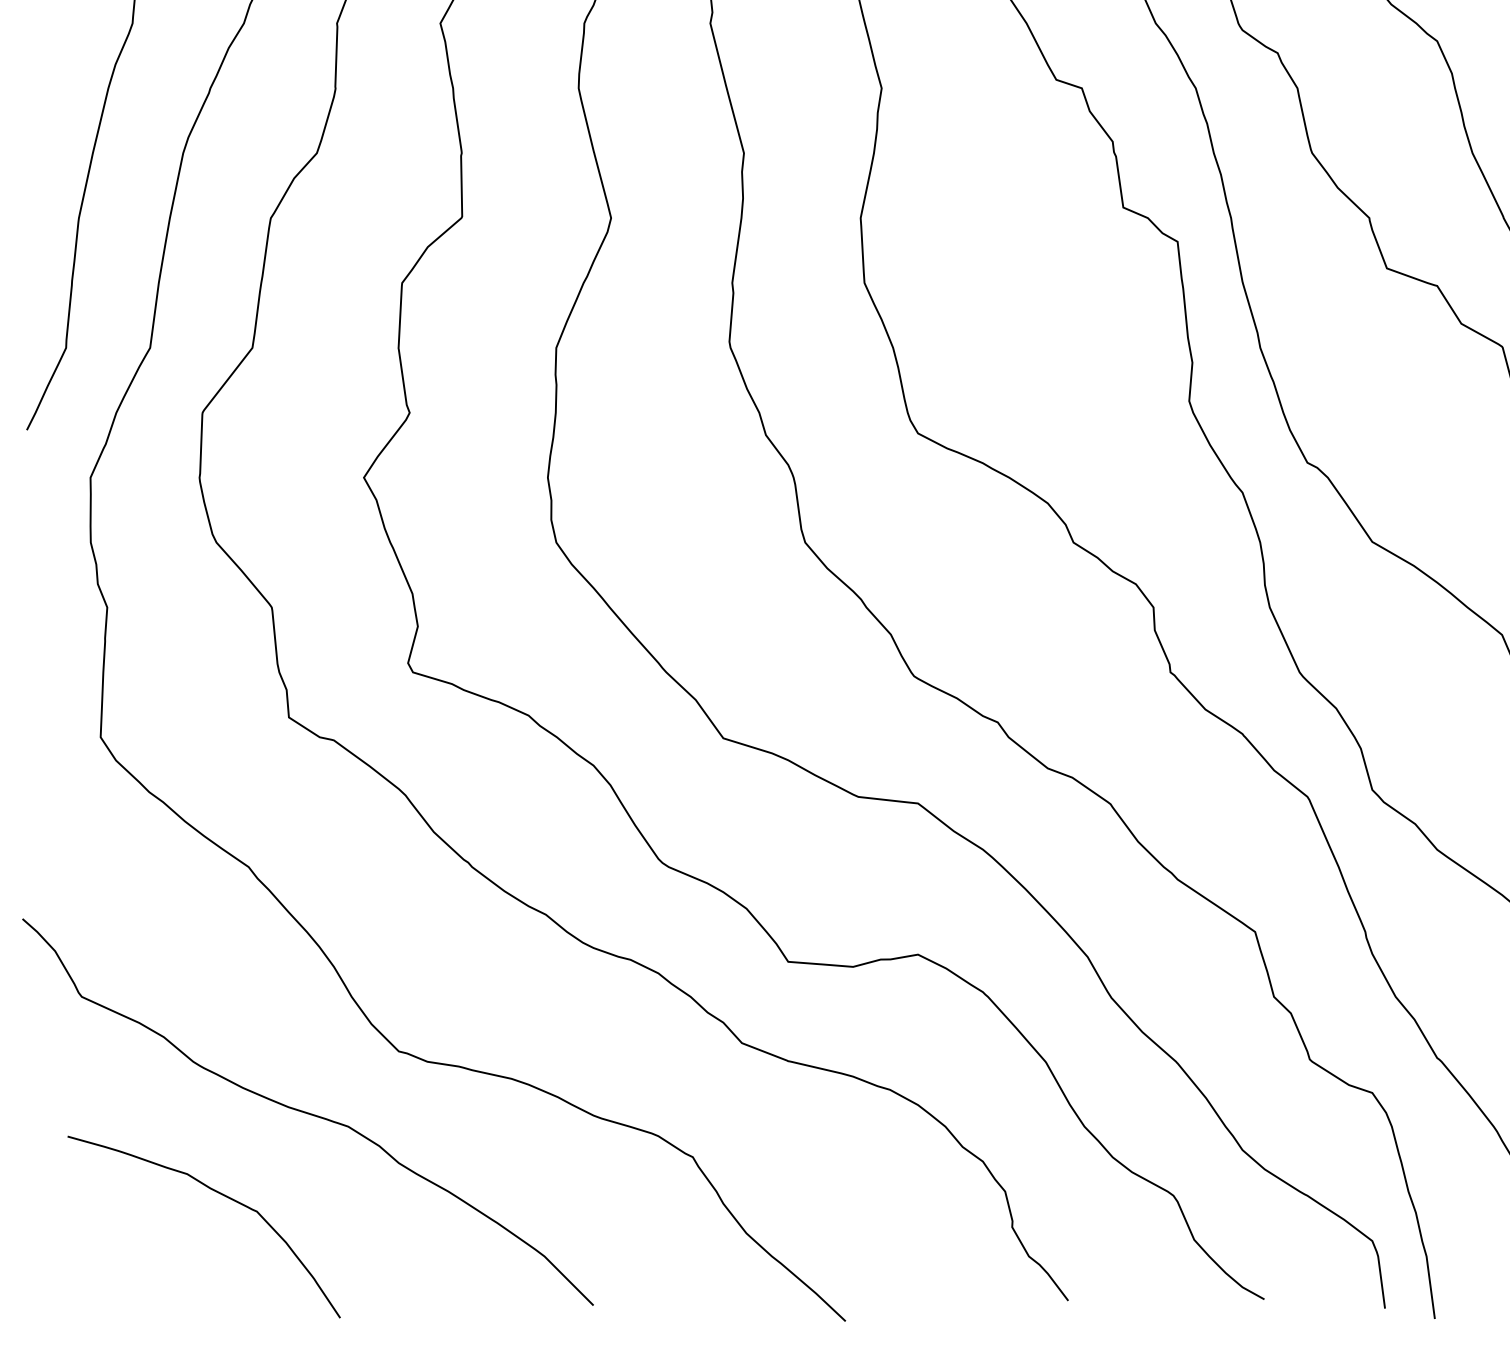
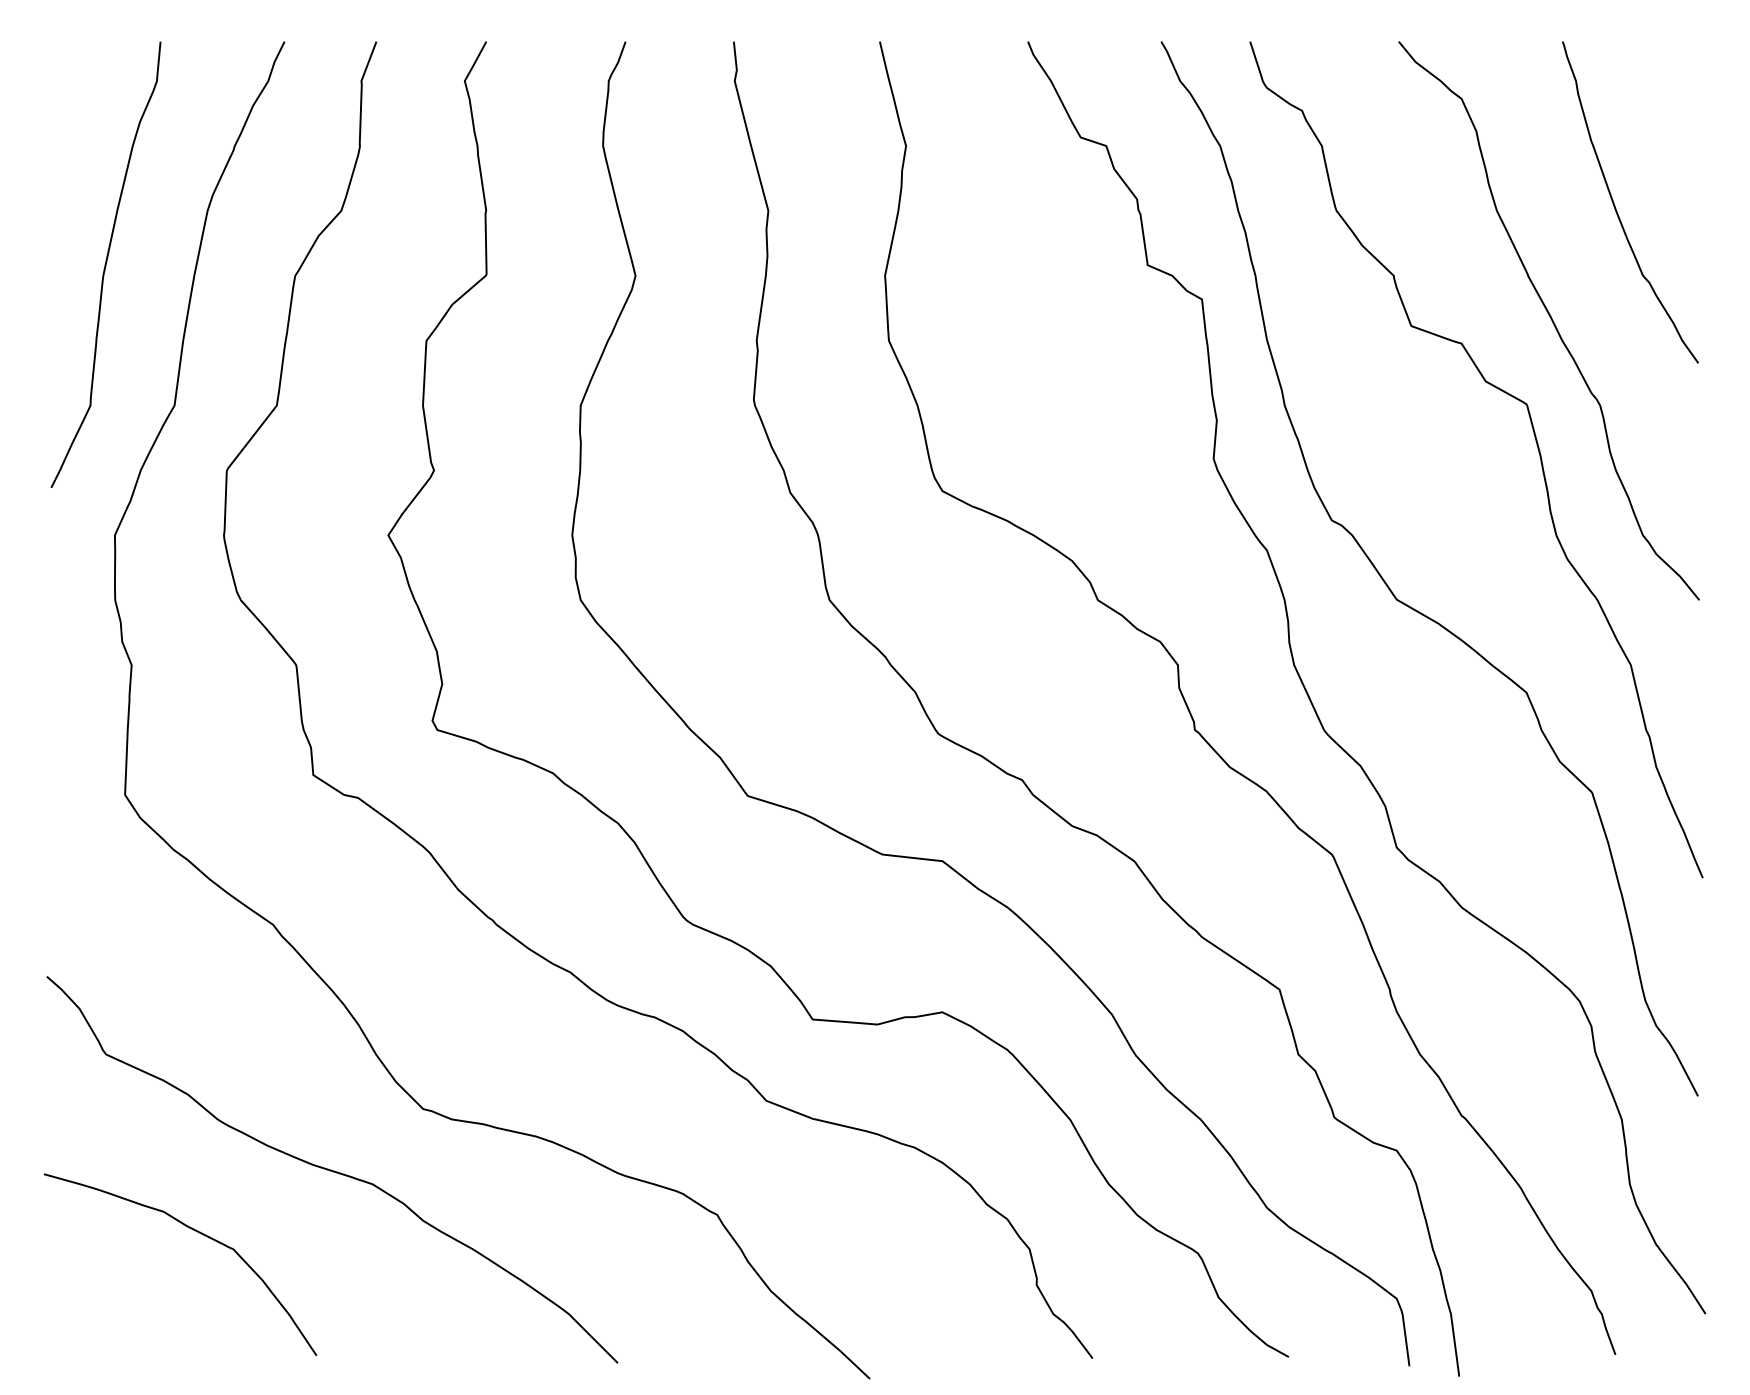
curve: (221, 1194) -> (197, 1232), moved

